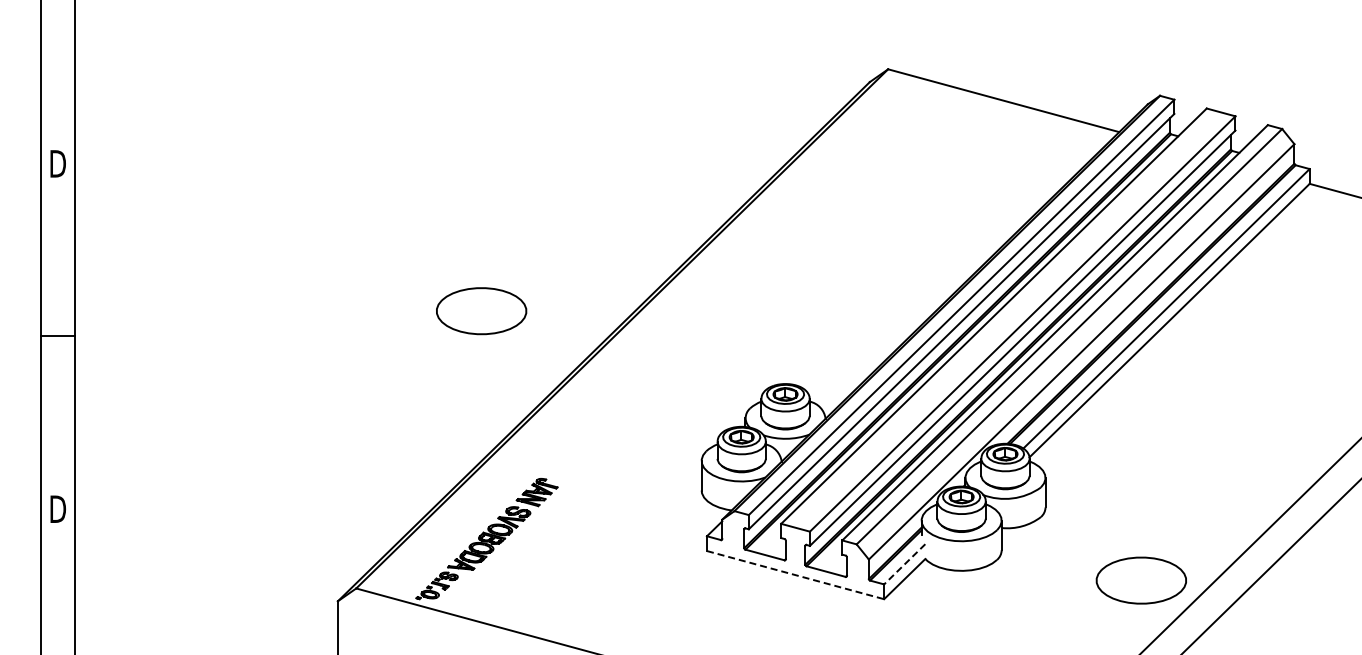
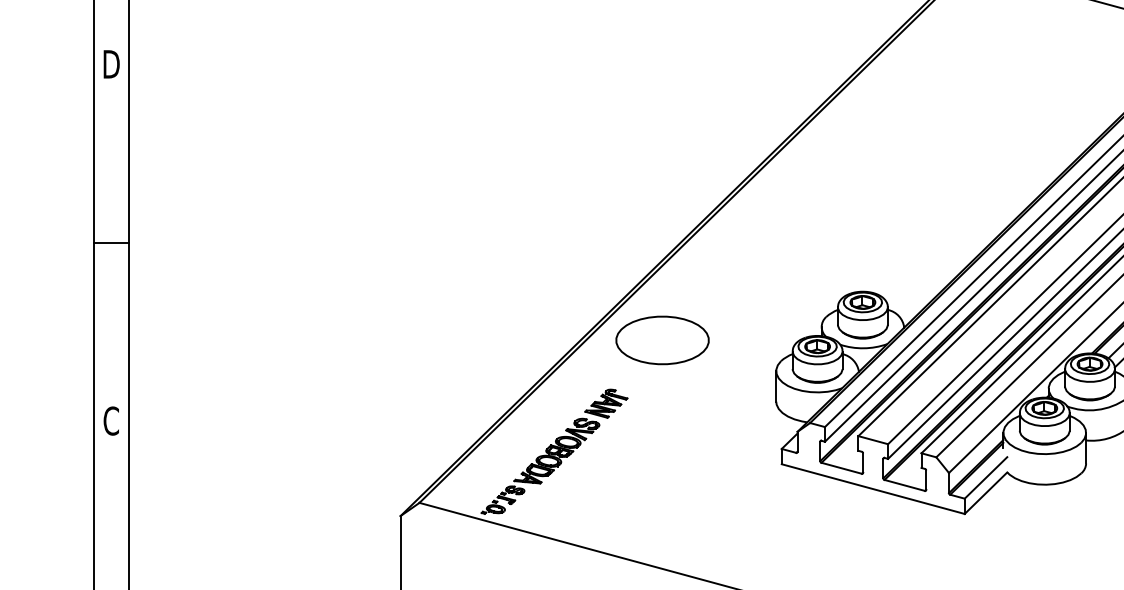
part: (481, 311) -> (662, 340), moved
text: (58, 509) -> (111, 421), D -> C
line: (904, 564) -> (985, 478), dashed -> solid
line: (795, 575) -> (873, 489), dashed -> solid

